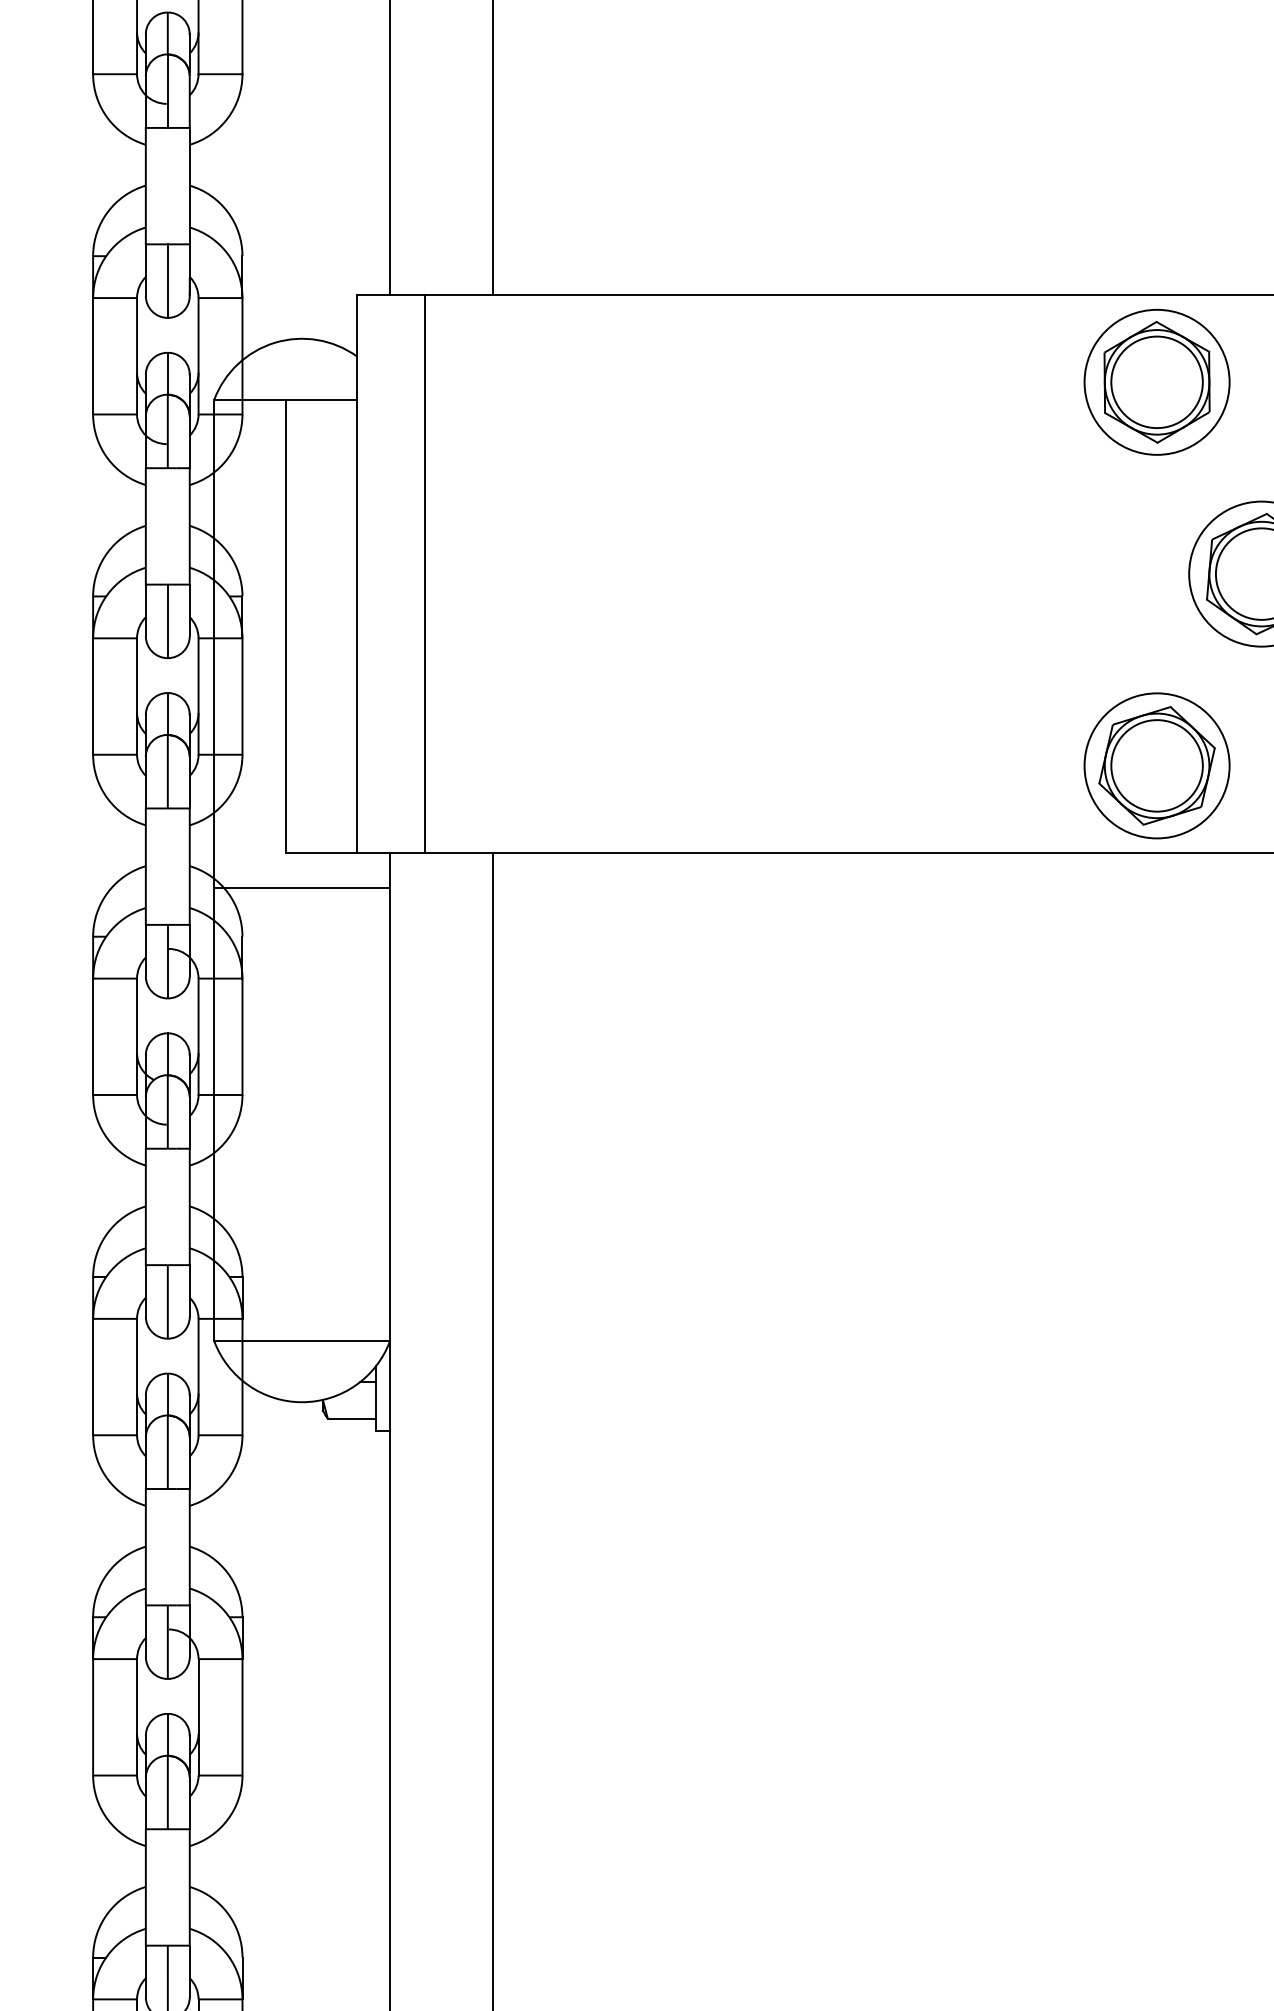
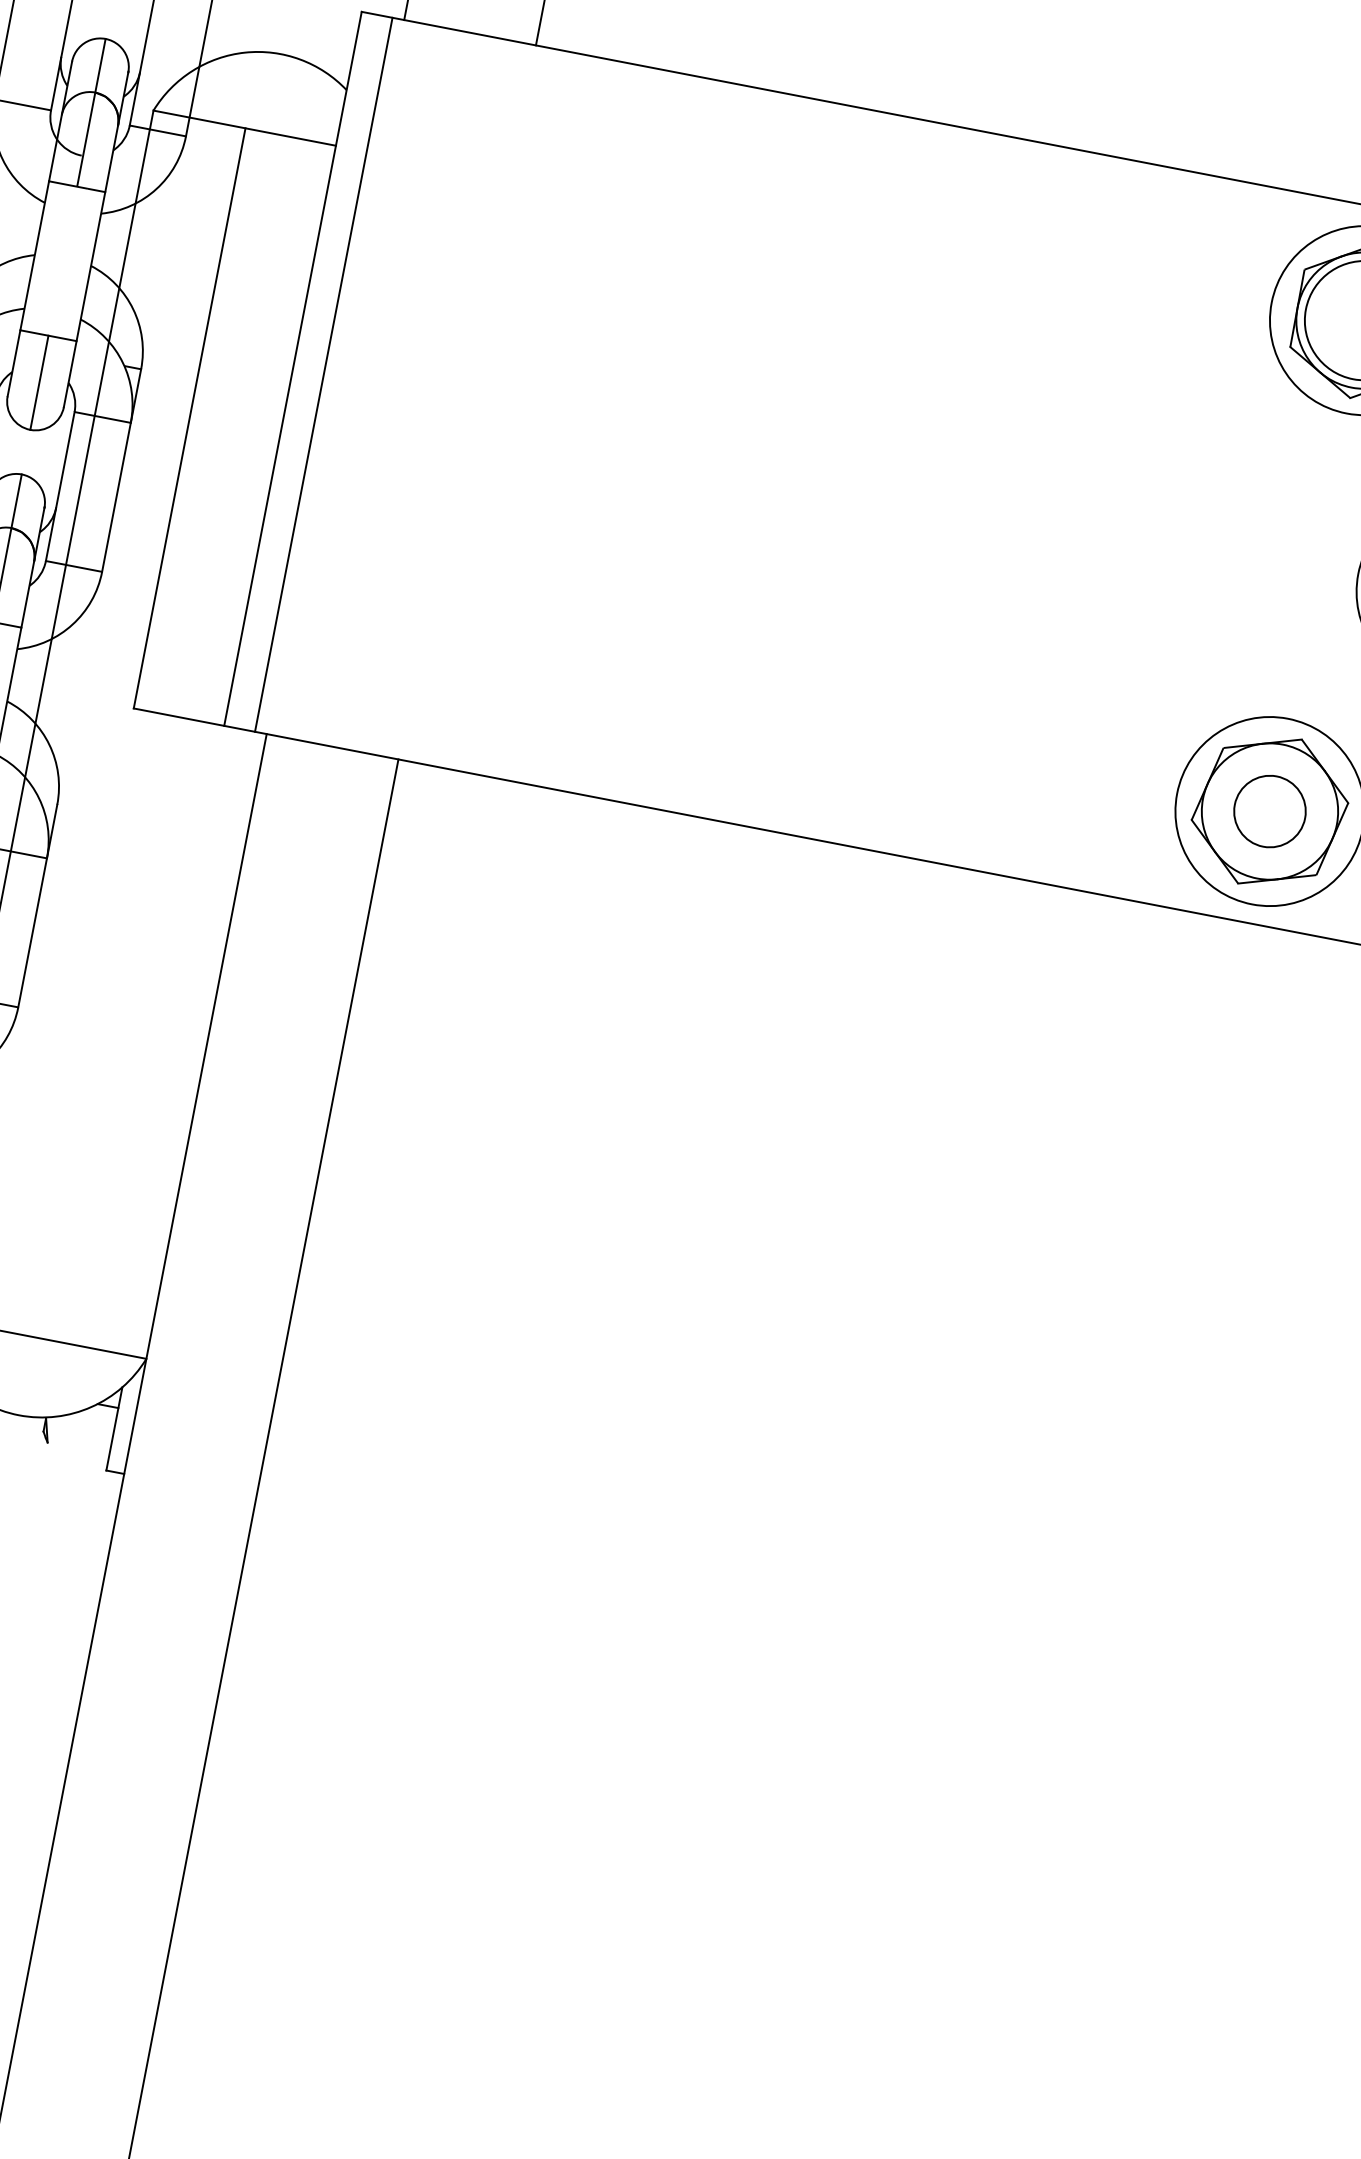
line: (424, 574) -> (323, 375), moved
circle: (1156, 765) -> (1269, 810), size x0.6
line: (302, 887) -> (146, 756), removed
line: (351, 1418) -> (78, 1448), removed

